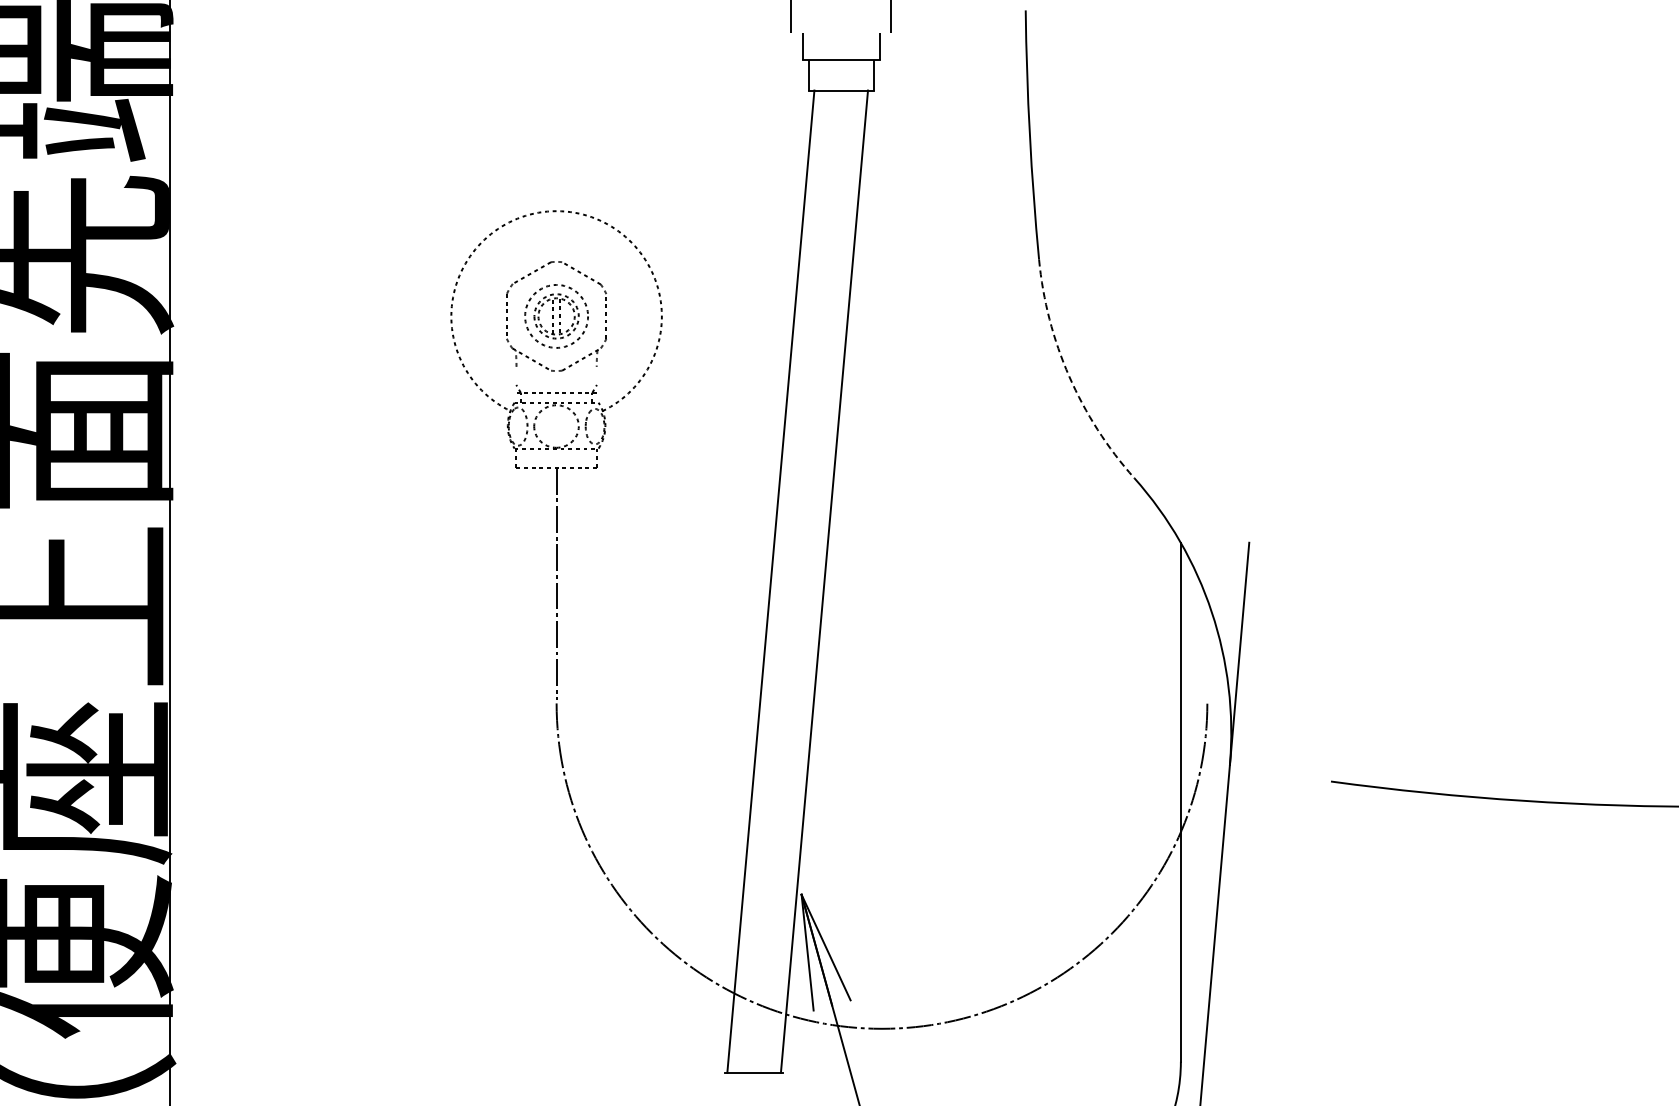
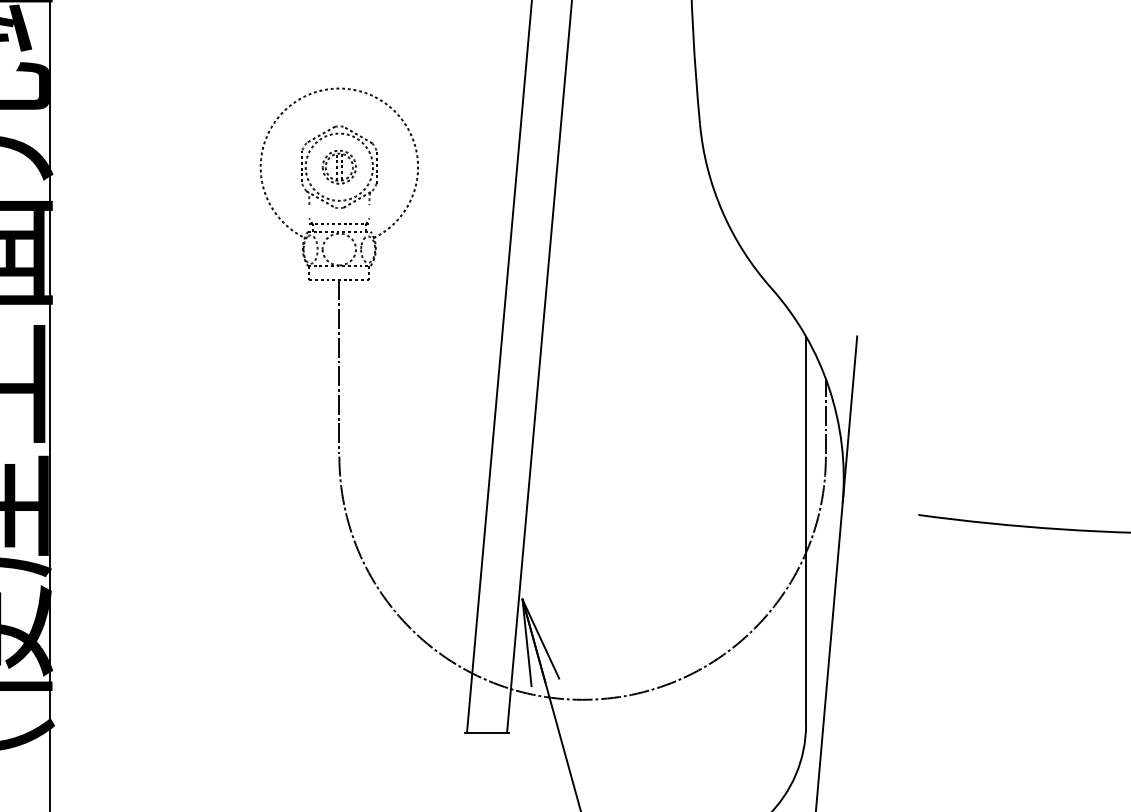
circle: (556, 316) -> (339, 167), size x1.43
arc: (1069, 376) -> (722, 212), dashed -> solid
line: (1207, 649) -> (825, 416), added

